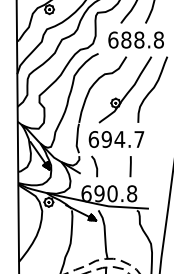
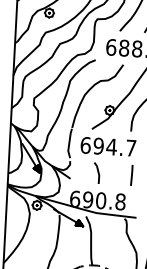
line: (95, 166) -> (97, 173), moved
line: (130, 166) -> (131, 175), moved

